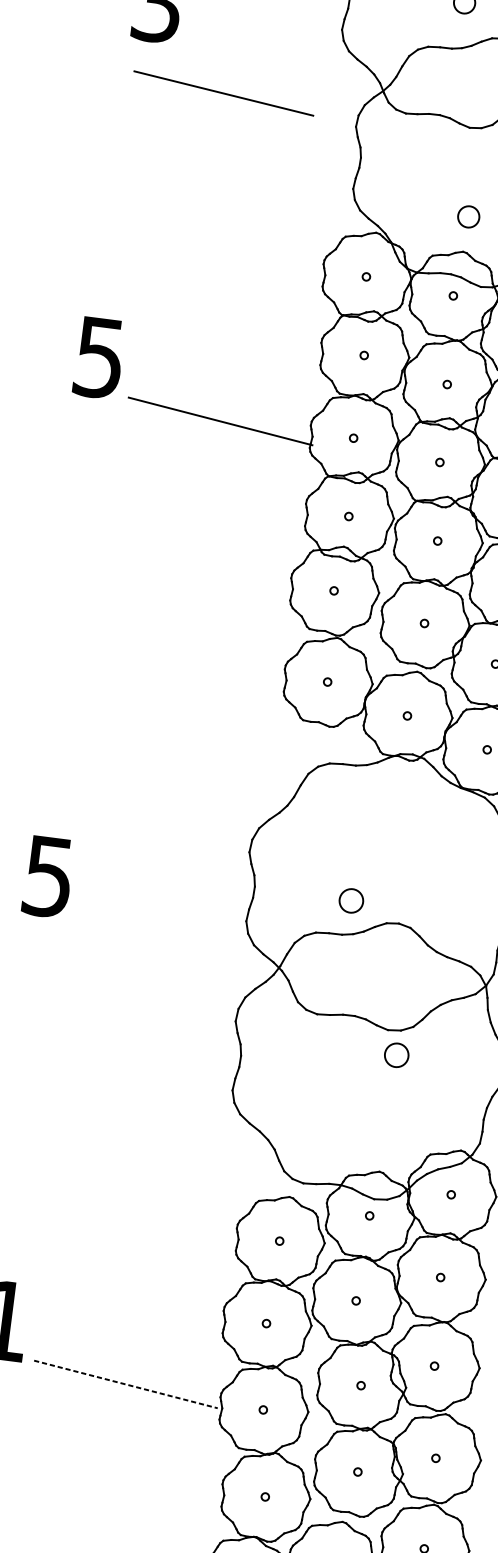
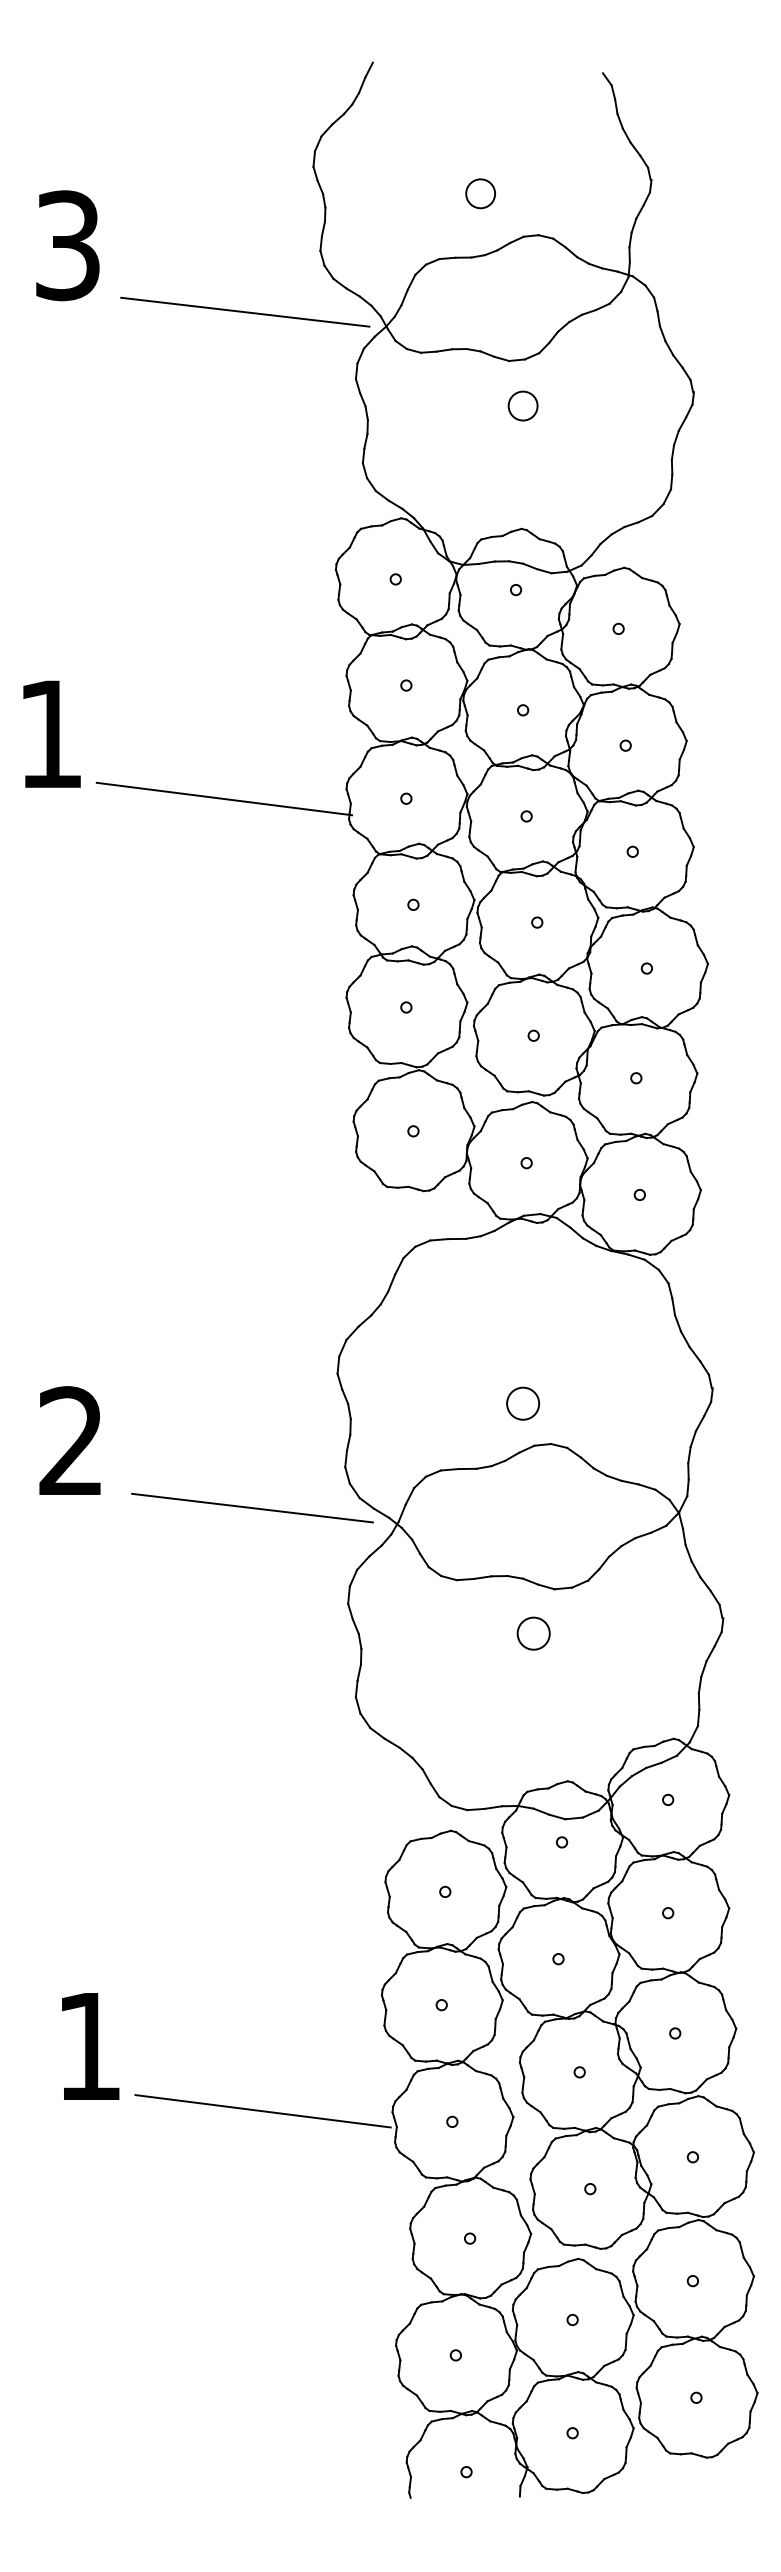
line: (224, 93) -> (245, 311), moved
circle: (468, 216) -> (522, 405), moved
text: (99, 357) -> (50, 734), 5 -> 1
text: (47, 876) -> (70, 1441), 5 -> 2
circle: (351, 900) -> (523, 1403), moved
line: (174, 942) -> (252, 1507), added
circle: (396, 1055) -> (533, 1633), moved
line: (126, 1384) -> (263, 2111), dashed -> solid

